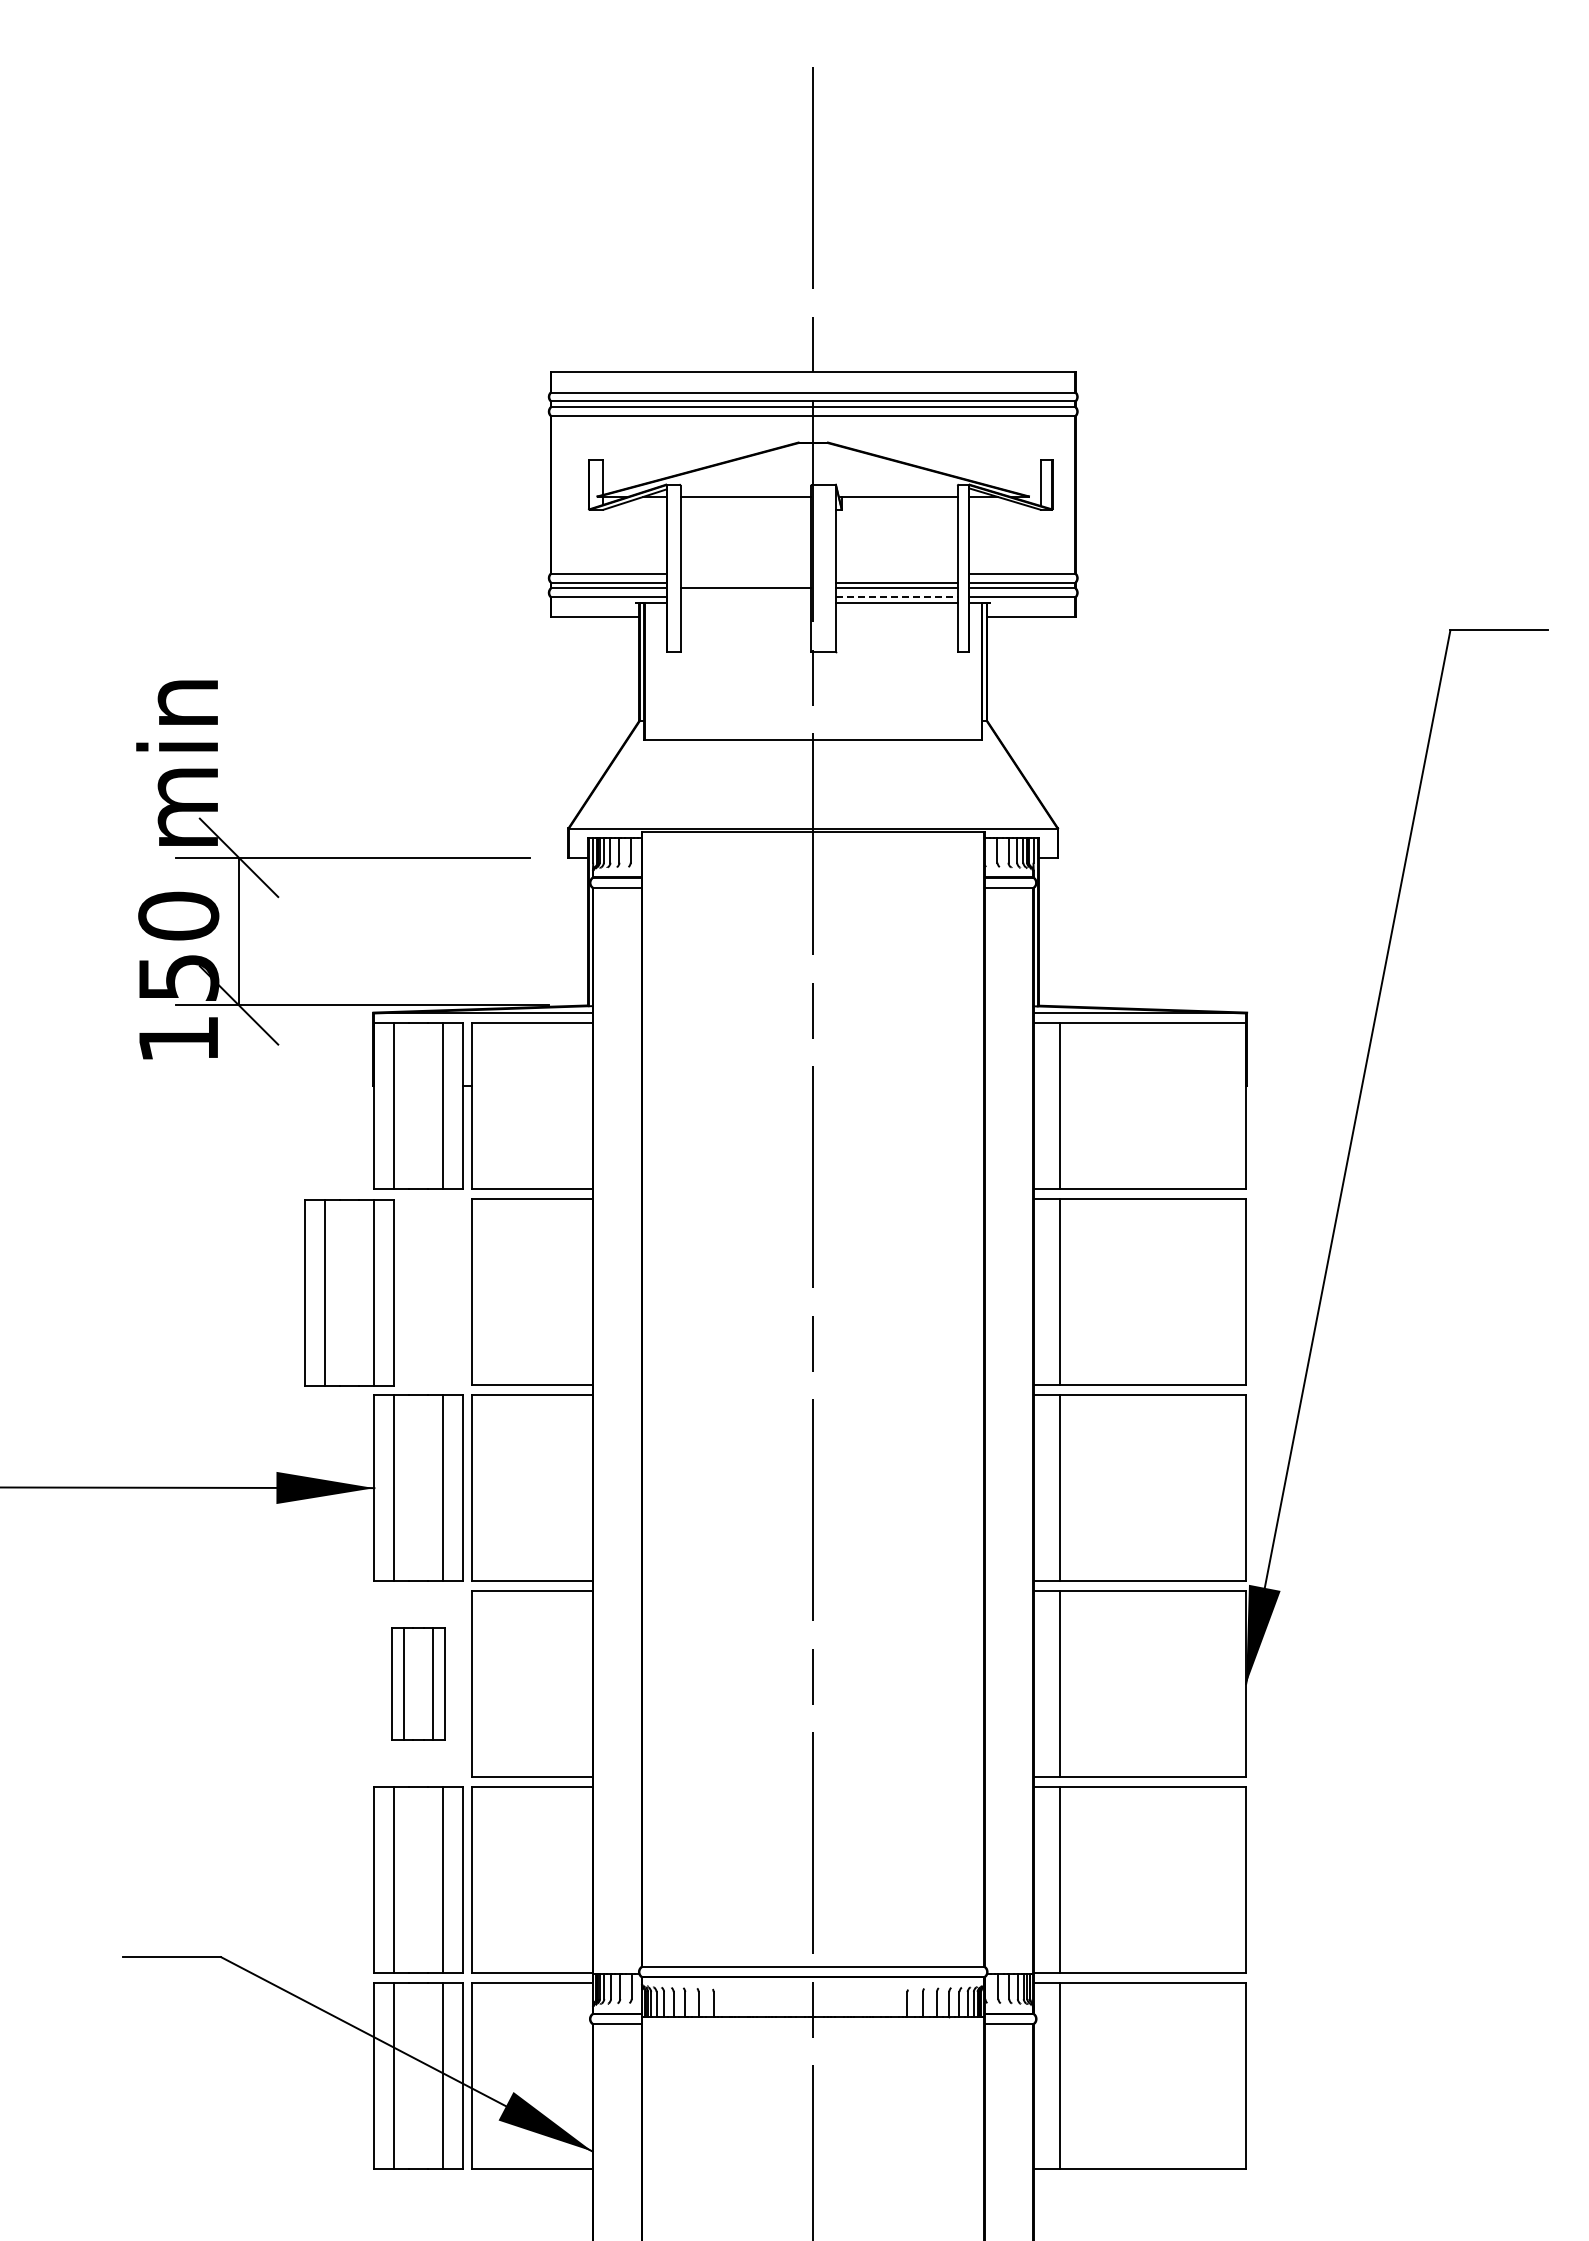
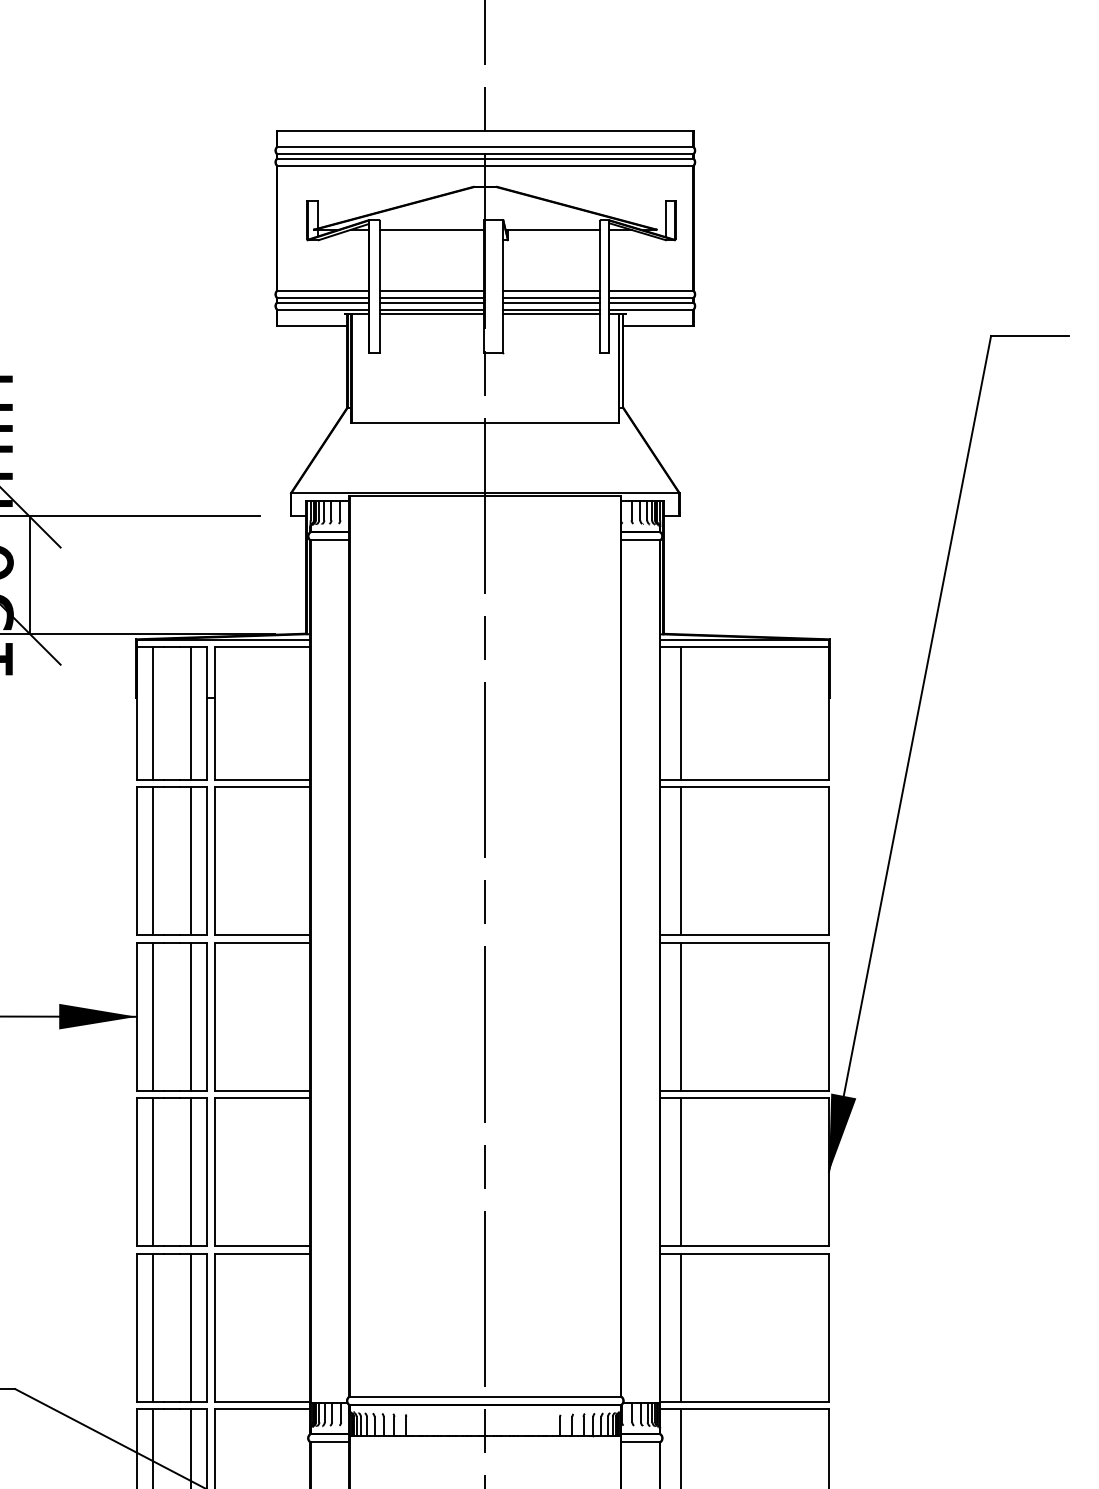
line: (745, 573) -> (431, 290), added
line: (896, 573) -> (551, 290), added
line: (745, 582) -> (431, 297), added
line: (745, 597) -> (431, 309), added
line: (896, 597) -> (551, 309), dashed -> solid
line: (745, 602) -> (431, 313), added
part: (349, 1292) -> (171, 860), moved
part: (418, 1683) -> (171, 1171), size x1.67

